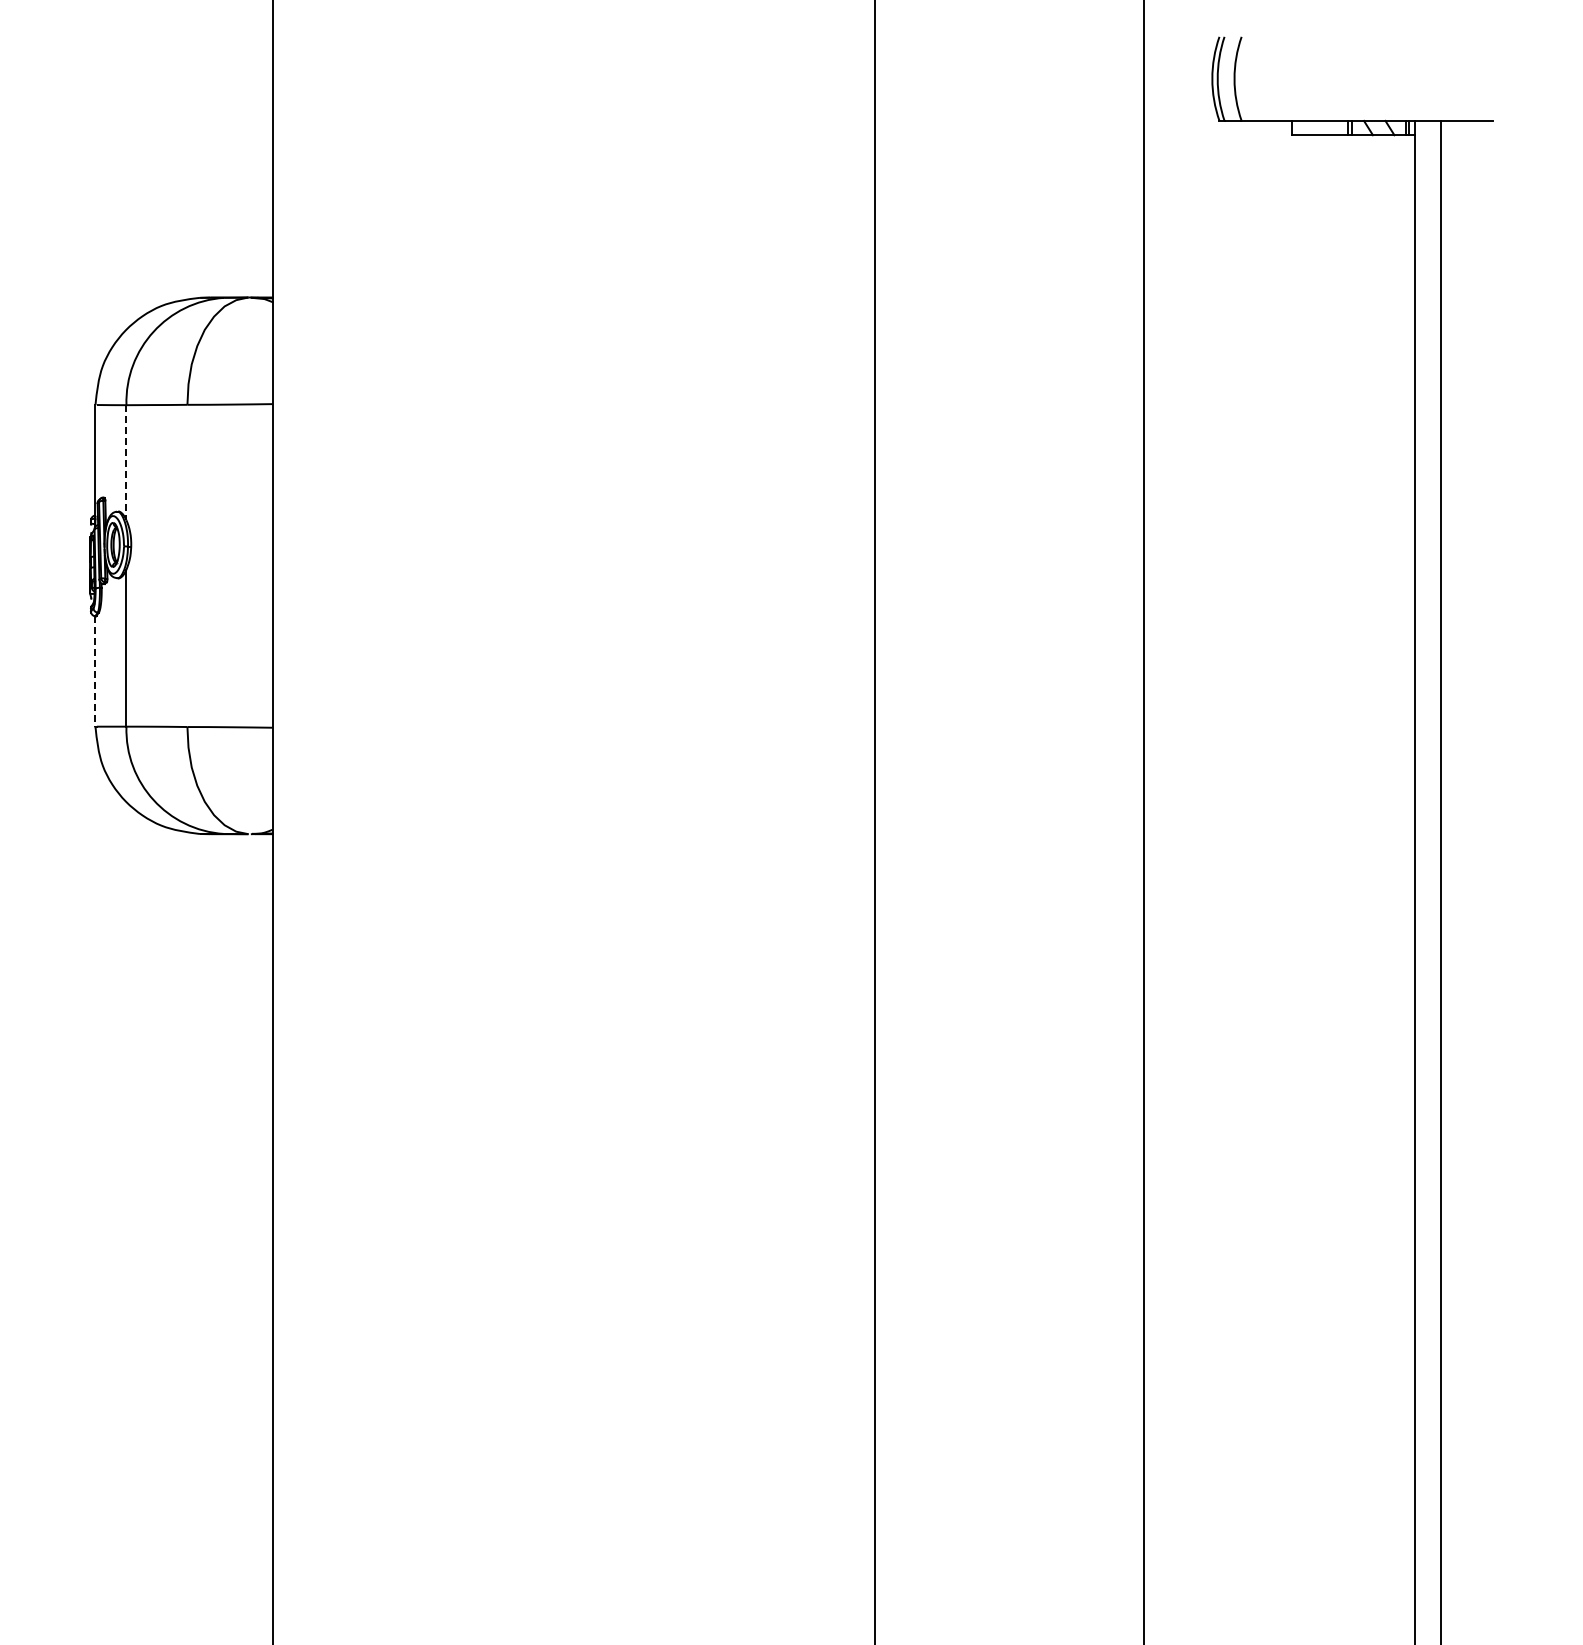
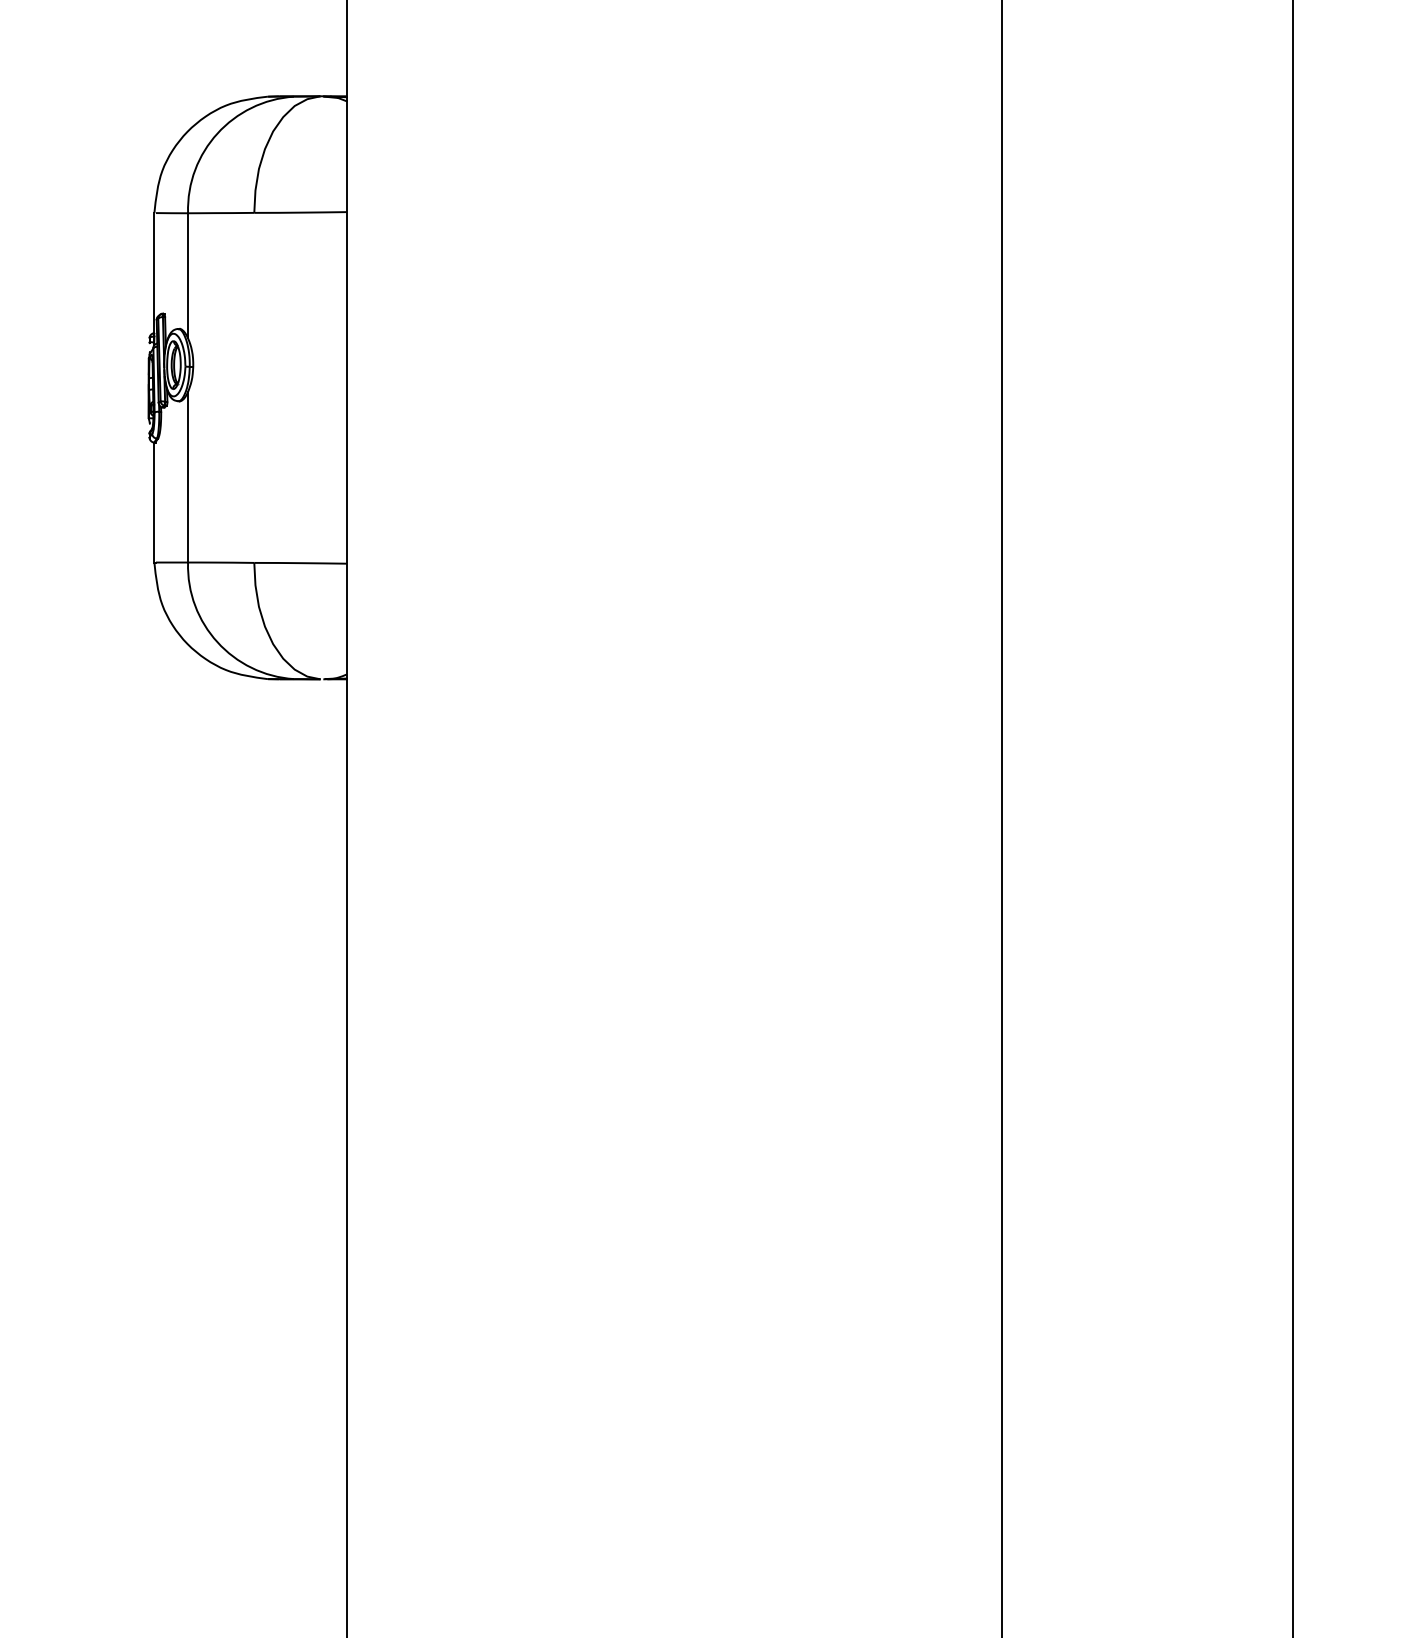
line: (126, 462) -> (188, 275), dashed -> solid
line: (95, 672) -> (154, 503), dashed -> solid

